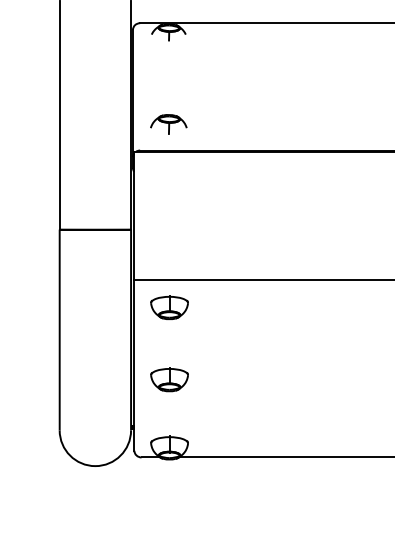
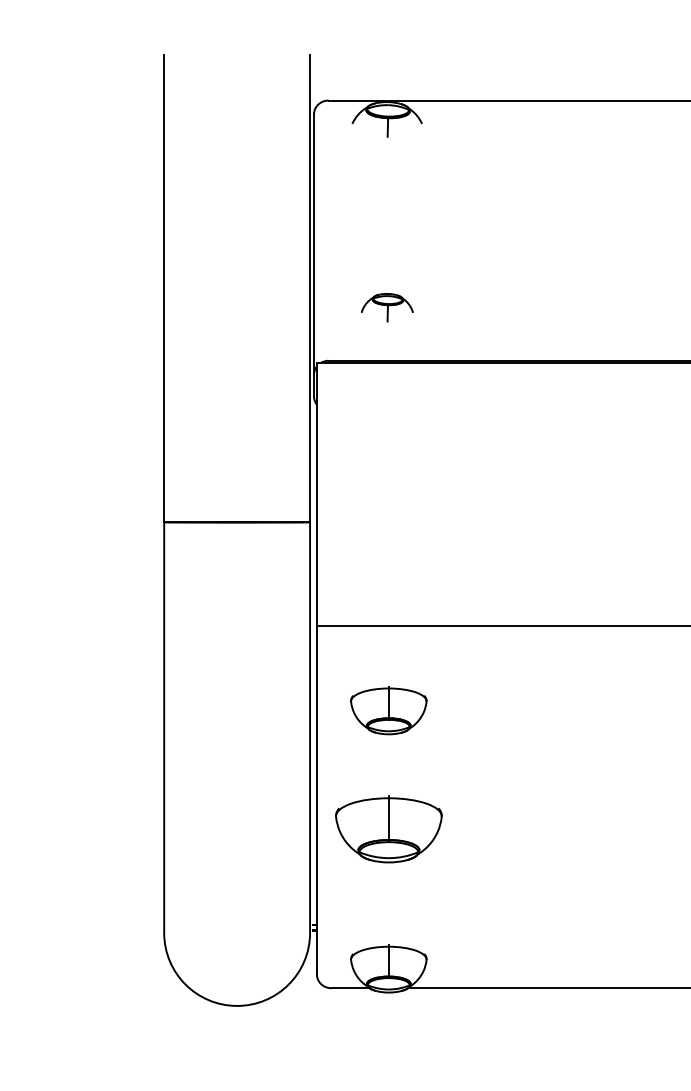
part: (168, 124) -> (386, 307), size x0.7
part: (169, 307) -> (388, 710), moved
part: (169, 379) -> (388, 828), size x1.4

